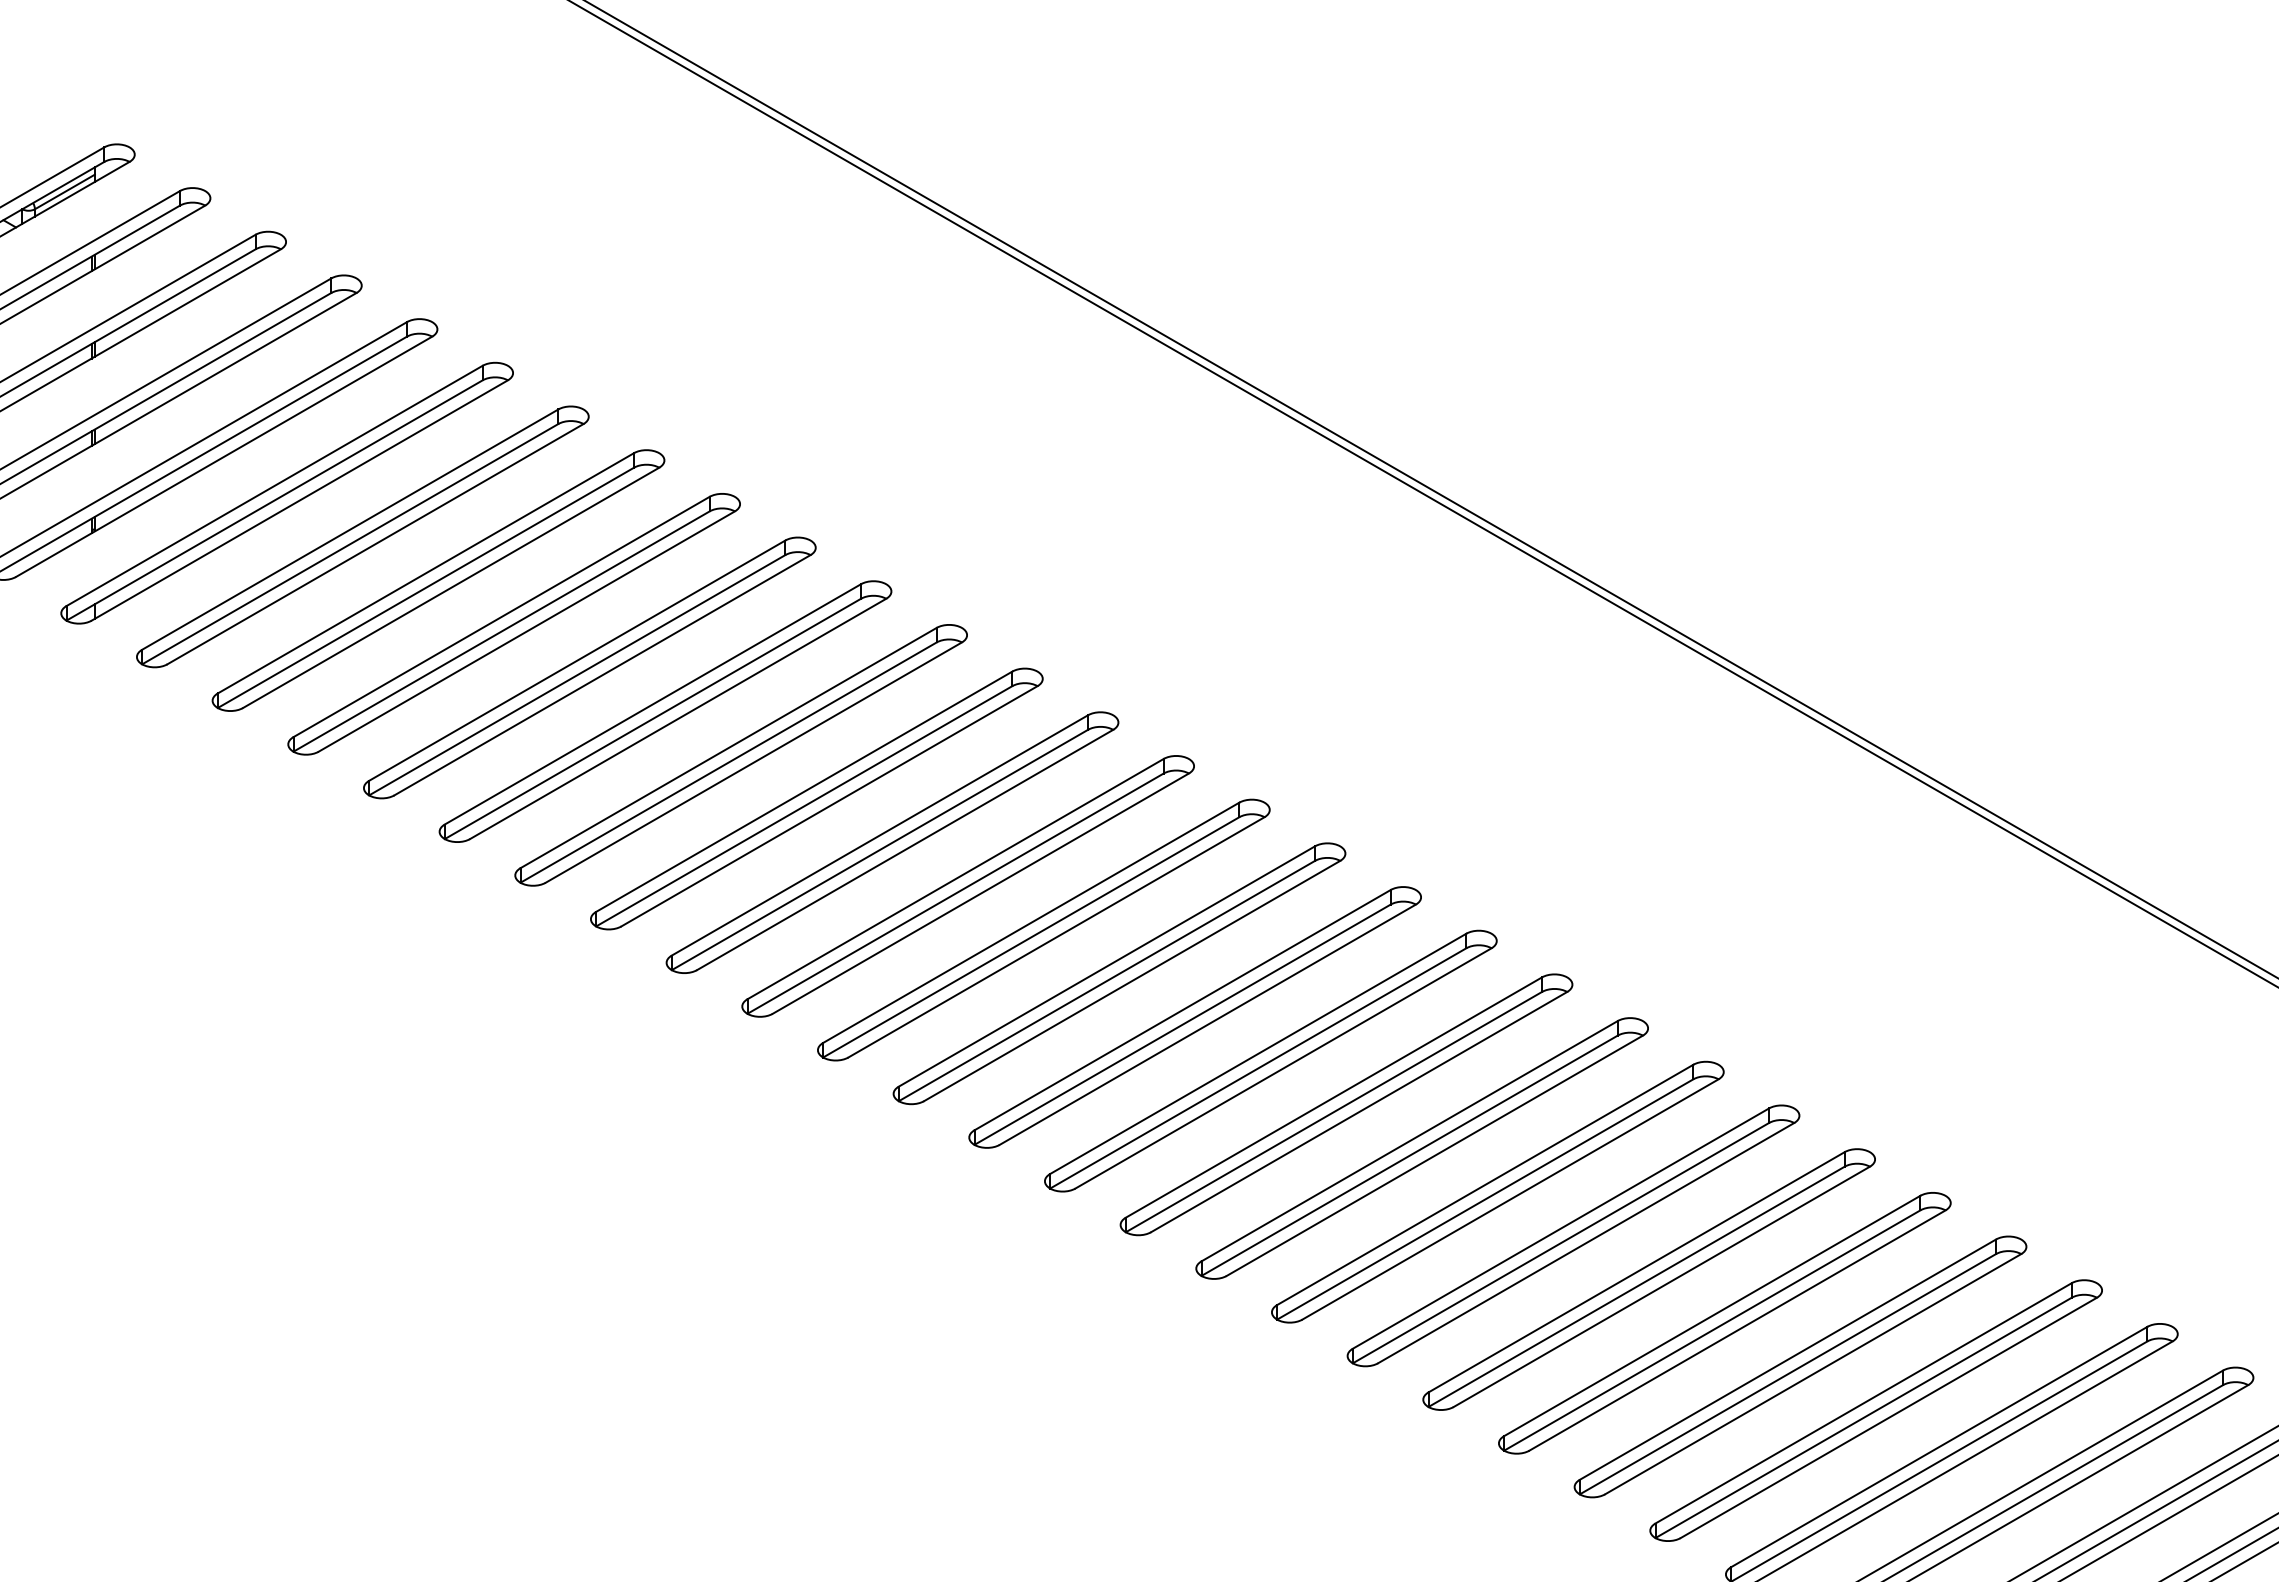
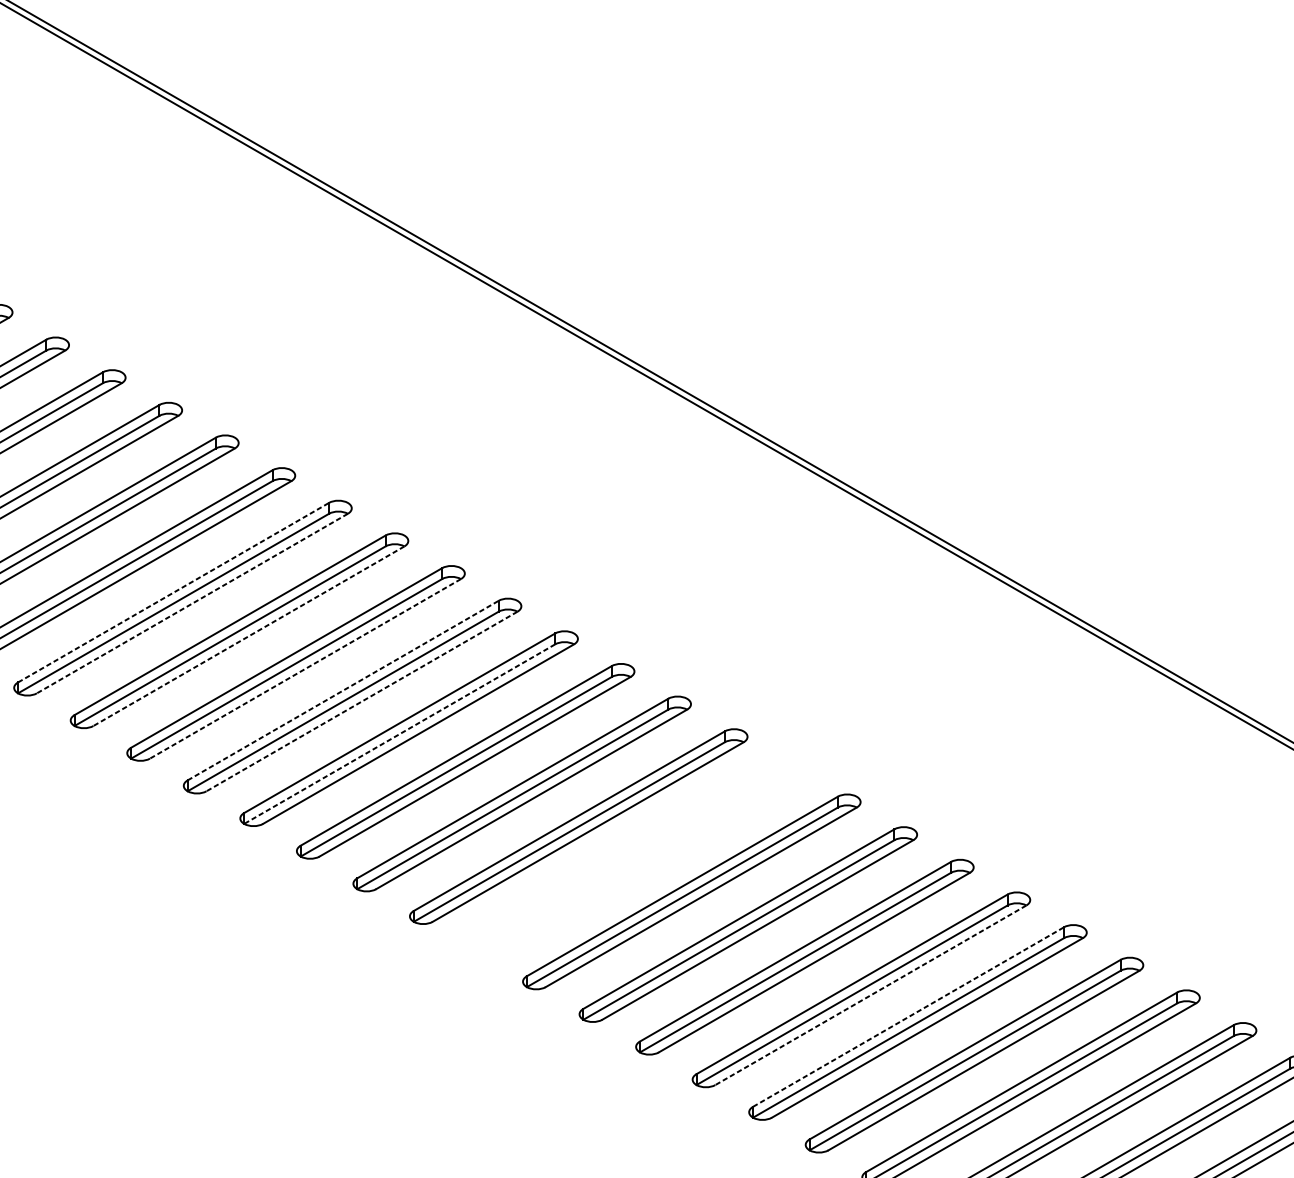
line: (729, 747) -> (174, 592), solid -> dashed
line: (753, 762) -> (192, 603), solid -> dashed
line: (829, 806) -> (248, 636), solid -> dashed
line: (904, 850) -> (305, 669), solid -> dashed
line: (956, 878) -> (343, 690), solid -> dashed
line: (980, 893) -> (361, 701), solid -> dashed
line: (1030, 937) -> (399, 734), solid -> dashed
part: (1346, 1104) -> (635, 859), removed
line: (1661, 1287) -> (870, 995), solid -> dashed
line: (1712, 1315) -> (908, 1016), solid -> dashed

